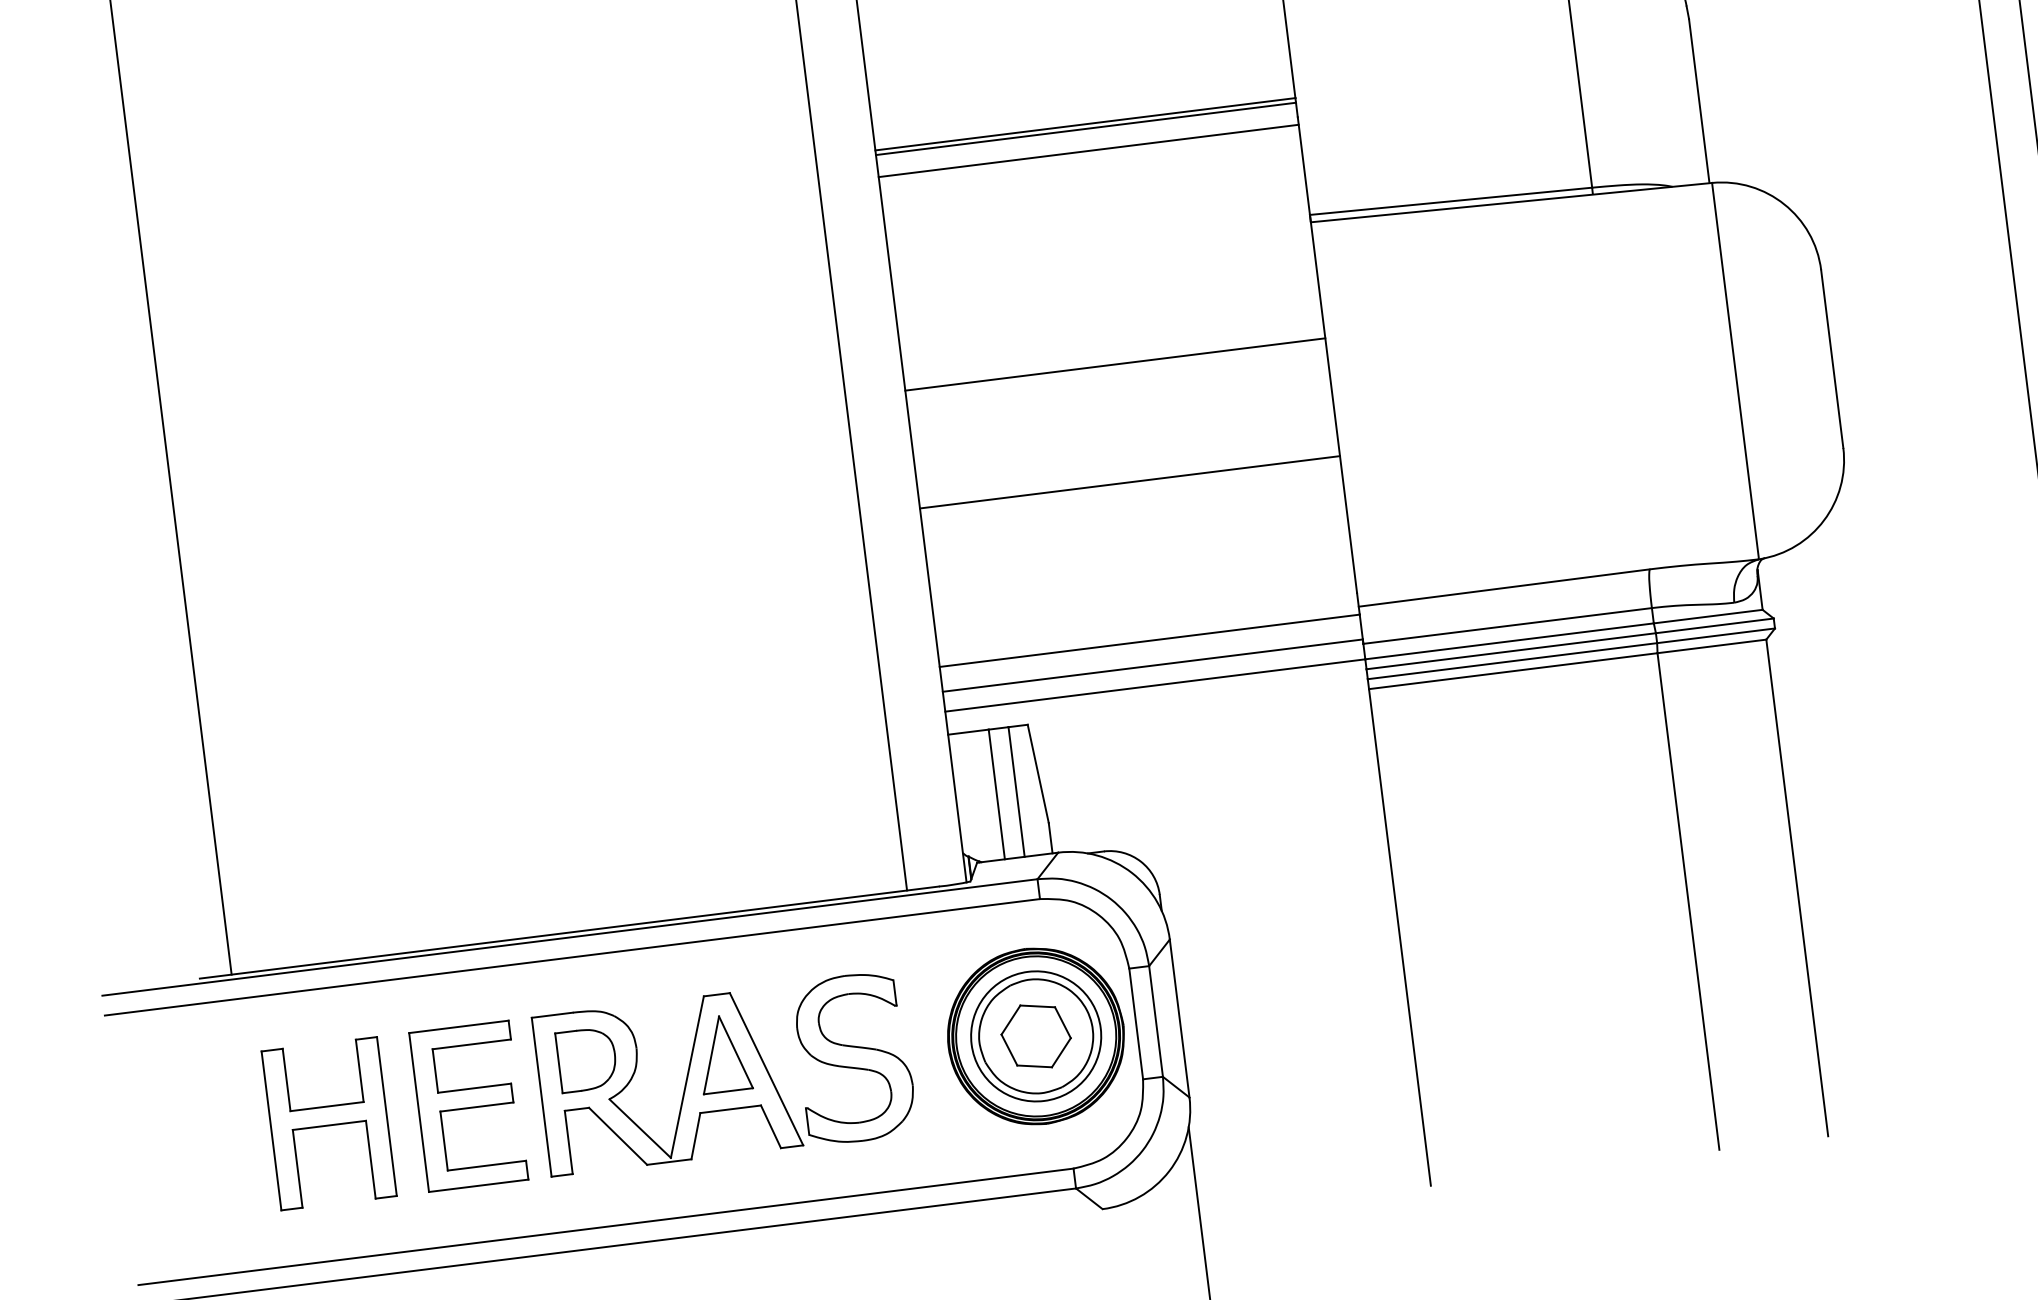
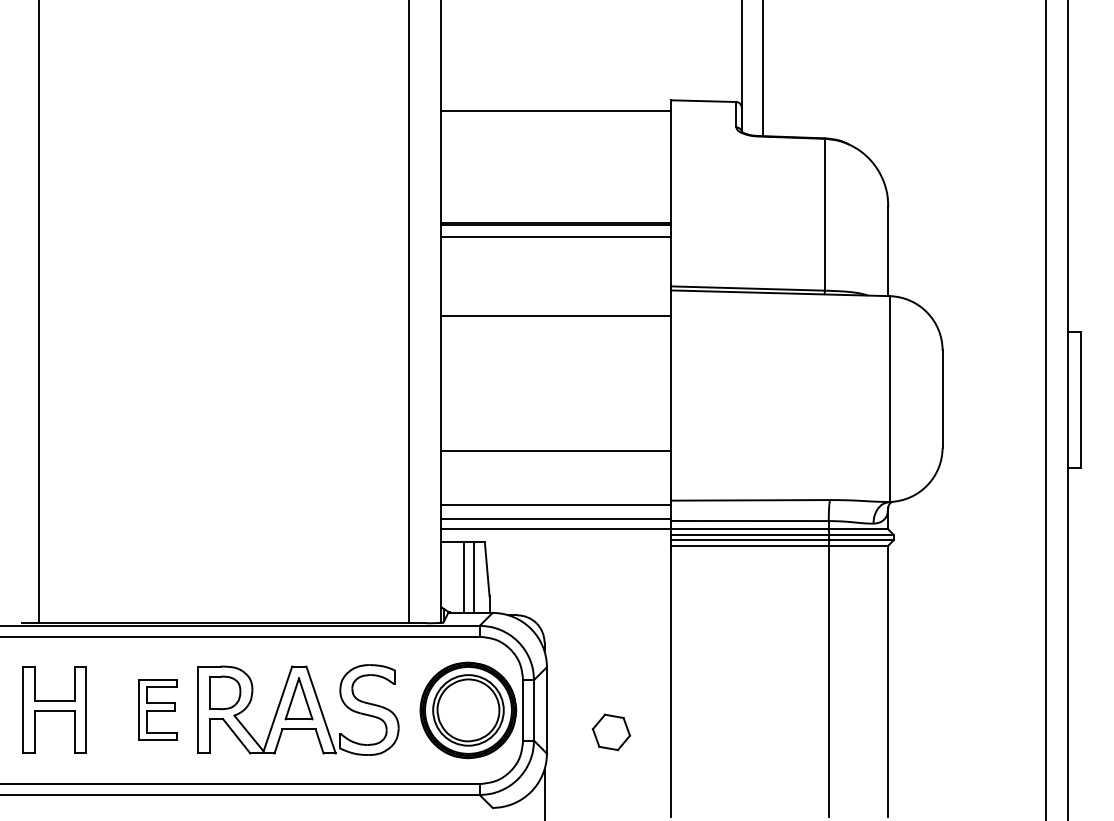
line: (1115, 363) -> (556, 315), moved
line: (1130, 482) -> (556, 451), moved
part: (1036, 1036) -> (611, 732), moved
part: (467, 1105) -> (157, 709), size x0.7
part: (328, 1122) -> (54, 709), moved

